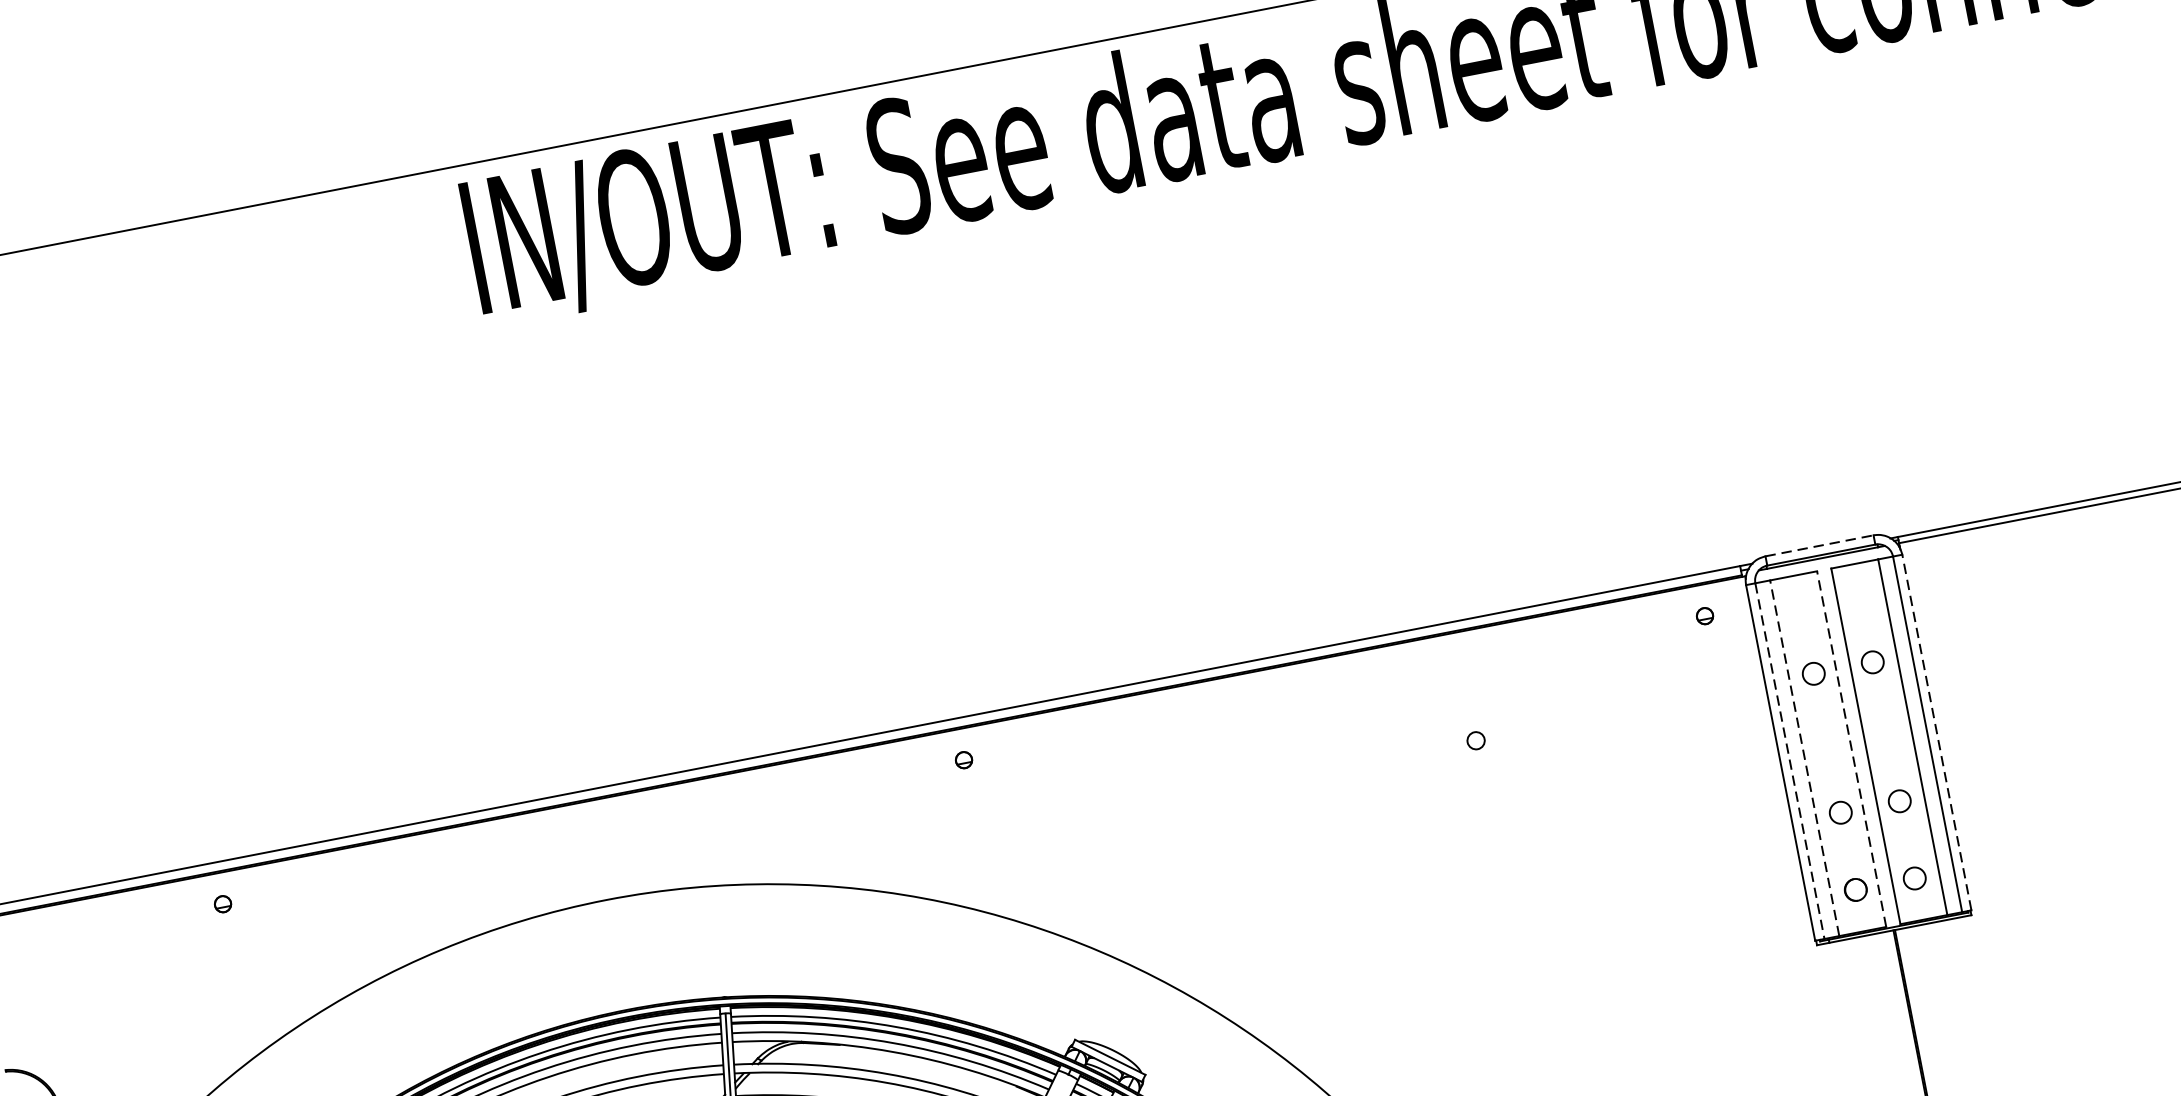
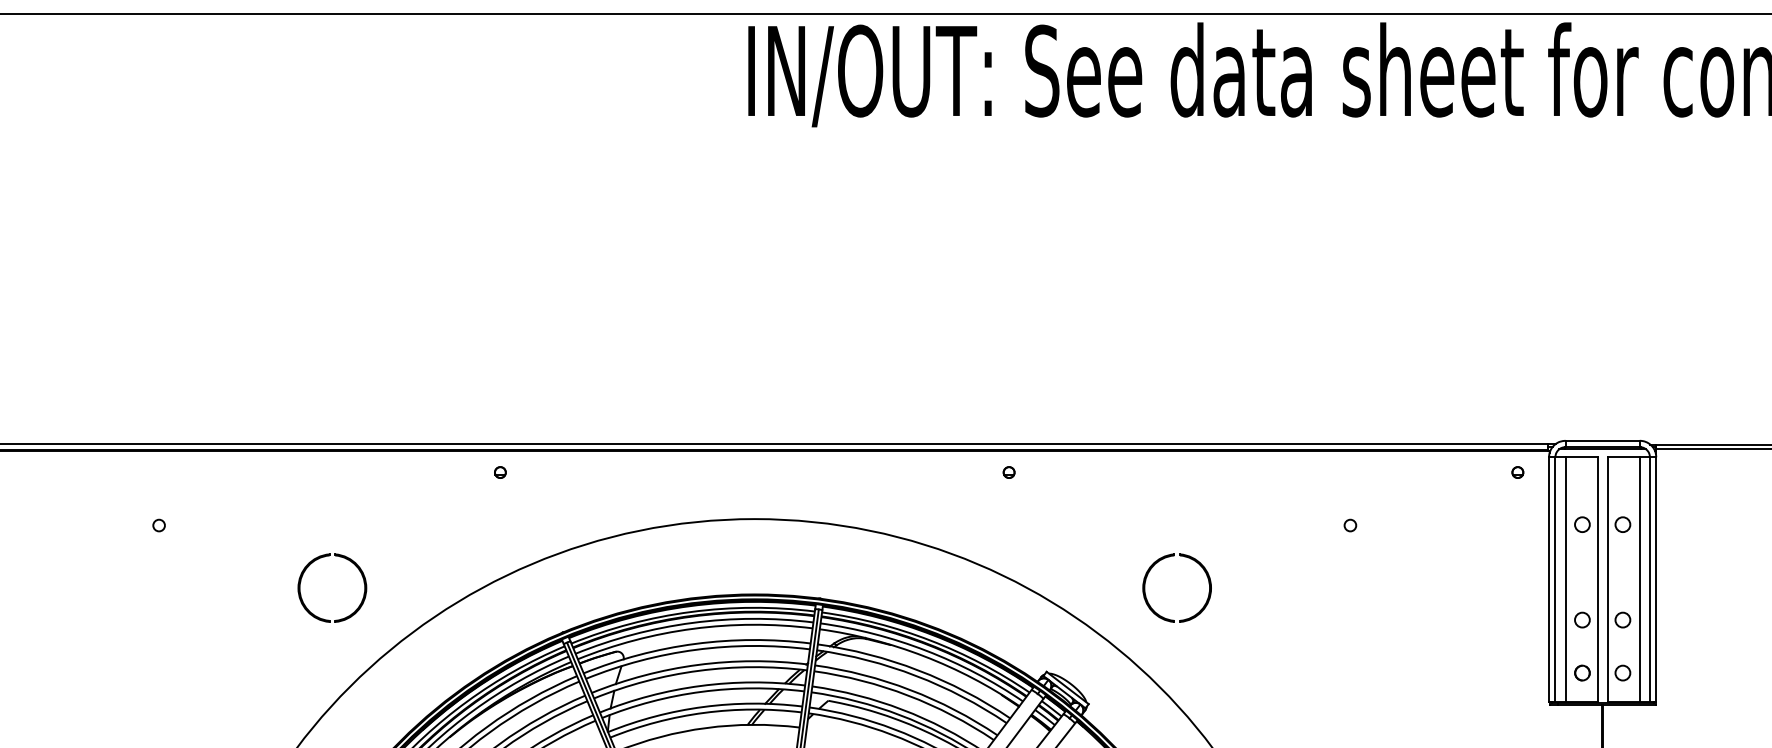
line: (1820, 545) -> (1603, 440), dashed -> solid
line: (1936, 731) -> (1656, 578), dashed -> solid
line: (1850, 747) -> (1597, 578), dashed -> solid
line: (1804, 756) -> (1565, 578), dashed -> solid
line: (1790, 761) -> (1555, 579), dashed -> solid
part: (1197, 864) -> (1150, 571), added

